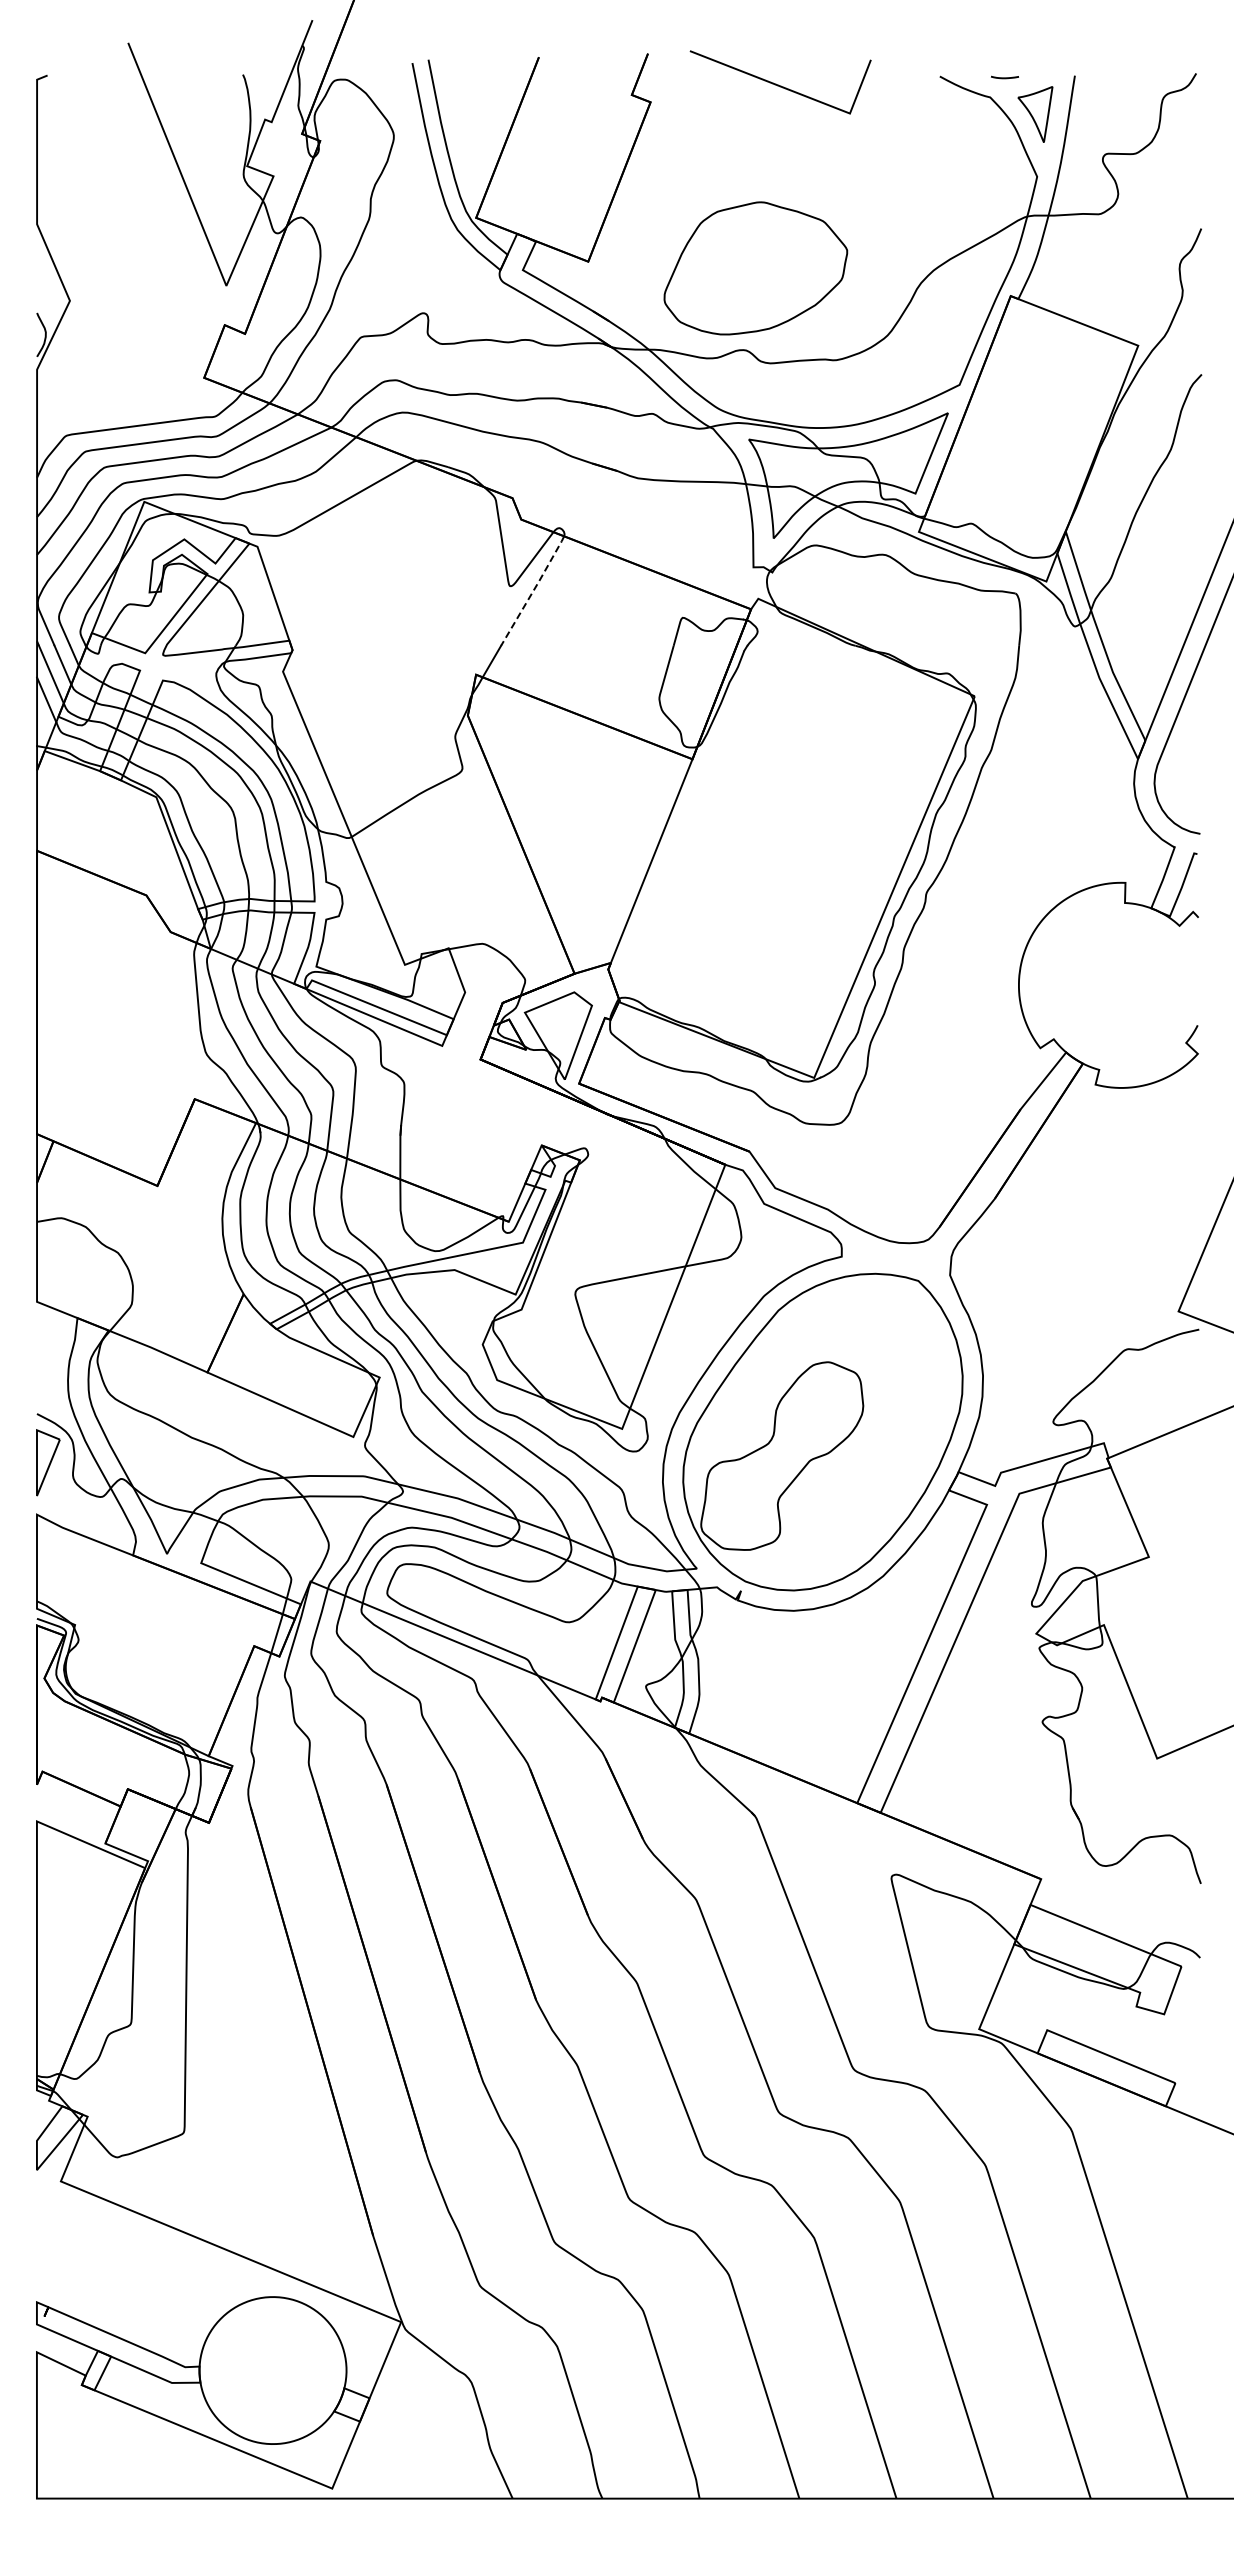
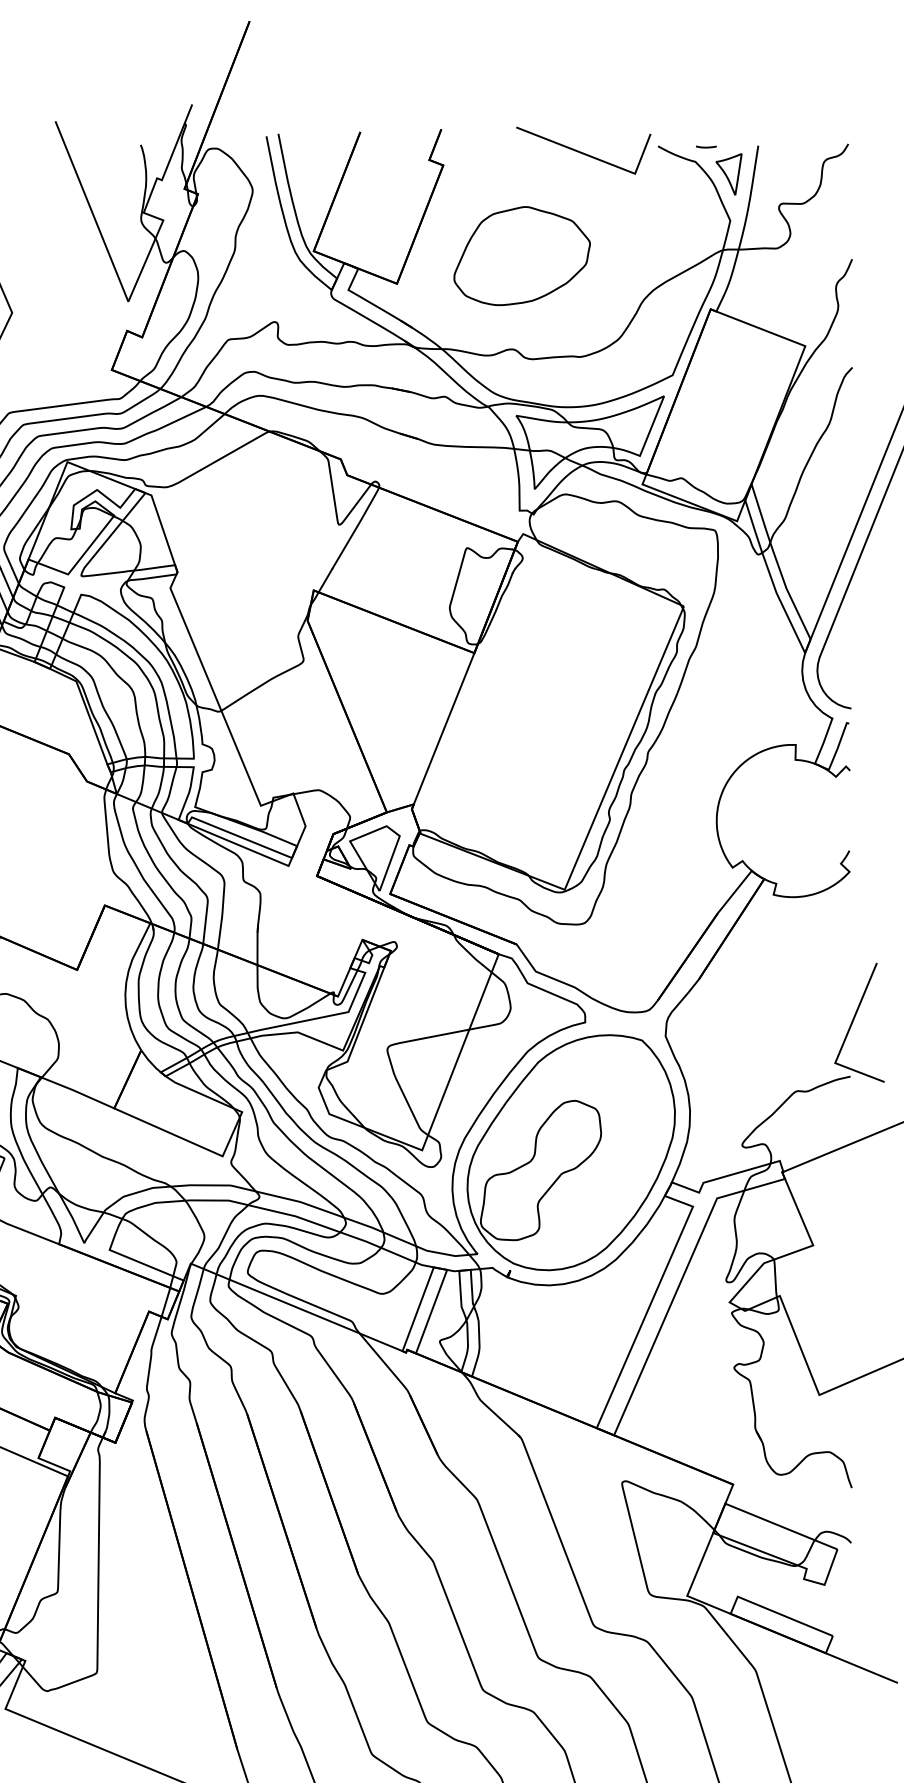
line: (778, 84) -> (582, 152), moved
part: (755, 268) -> (521, 256), moved
line: (533, 590) -> (356, 527), dashed -> solid

